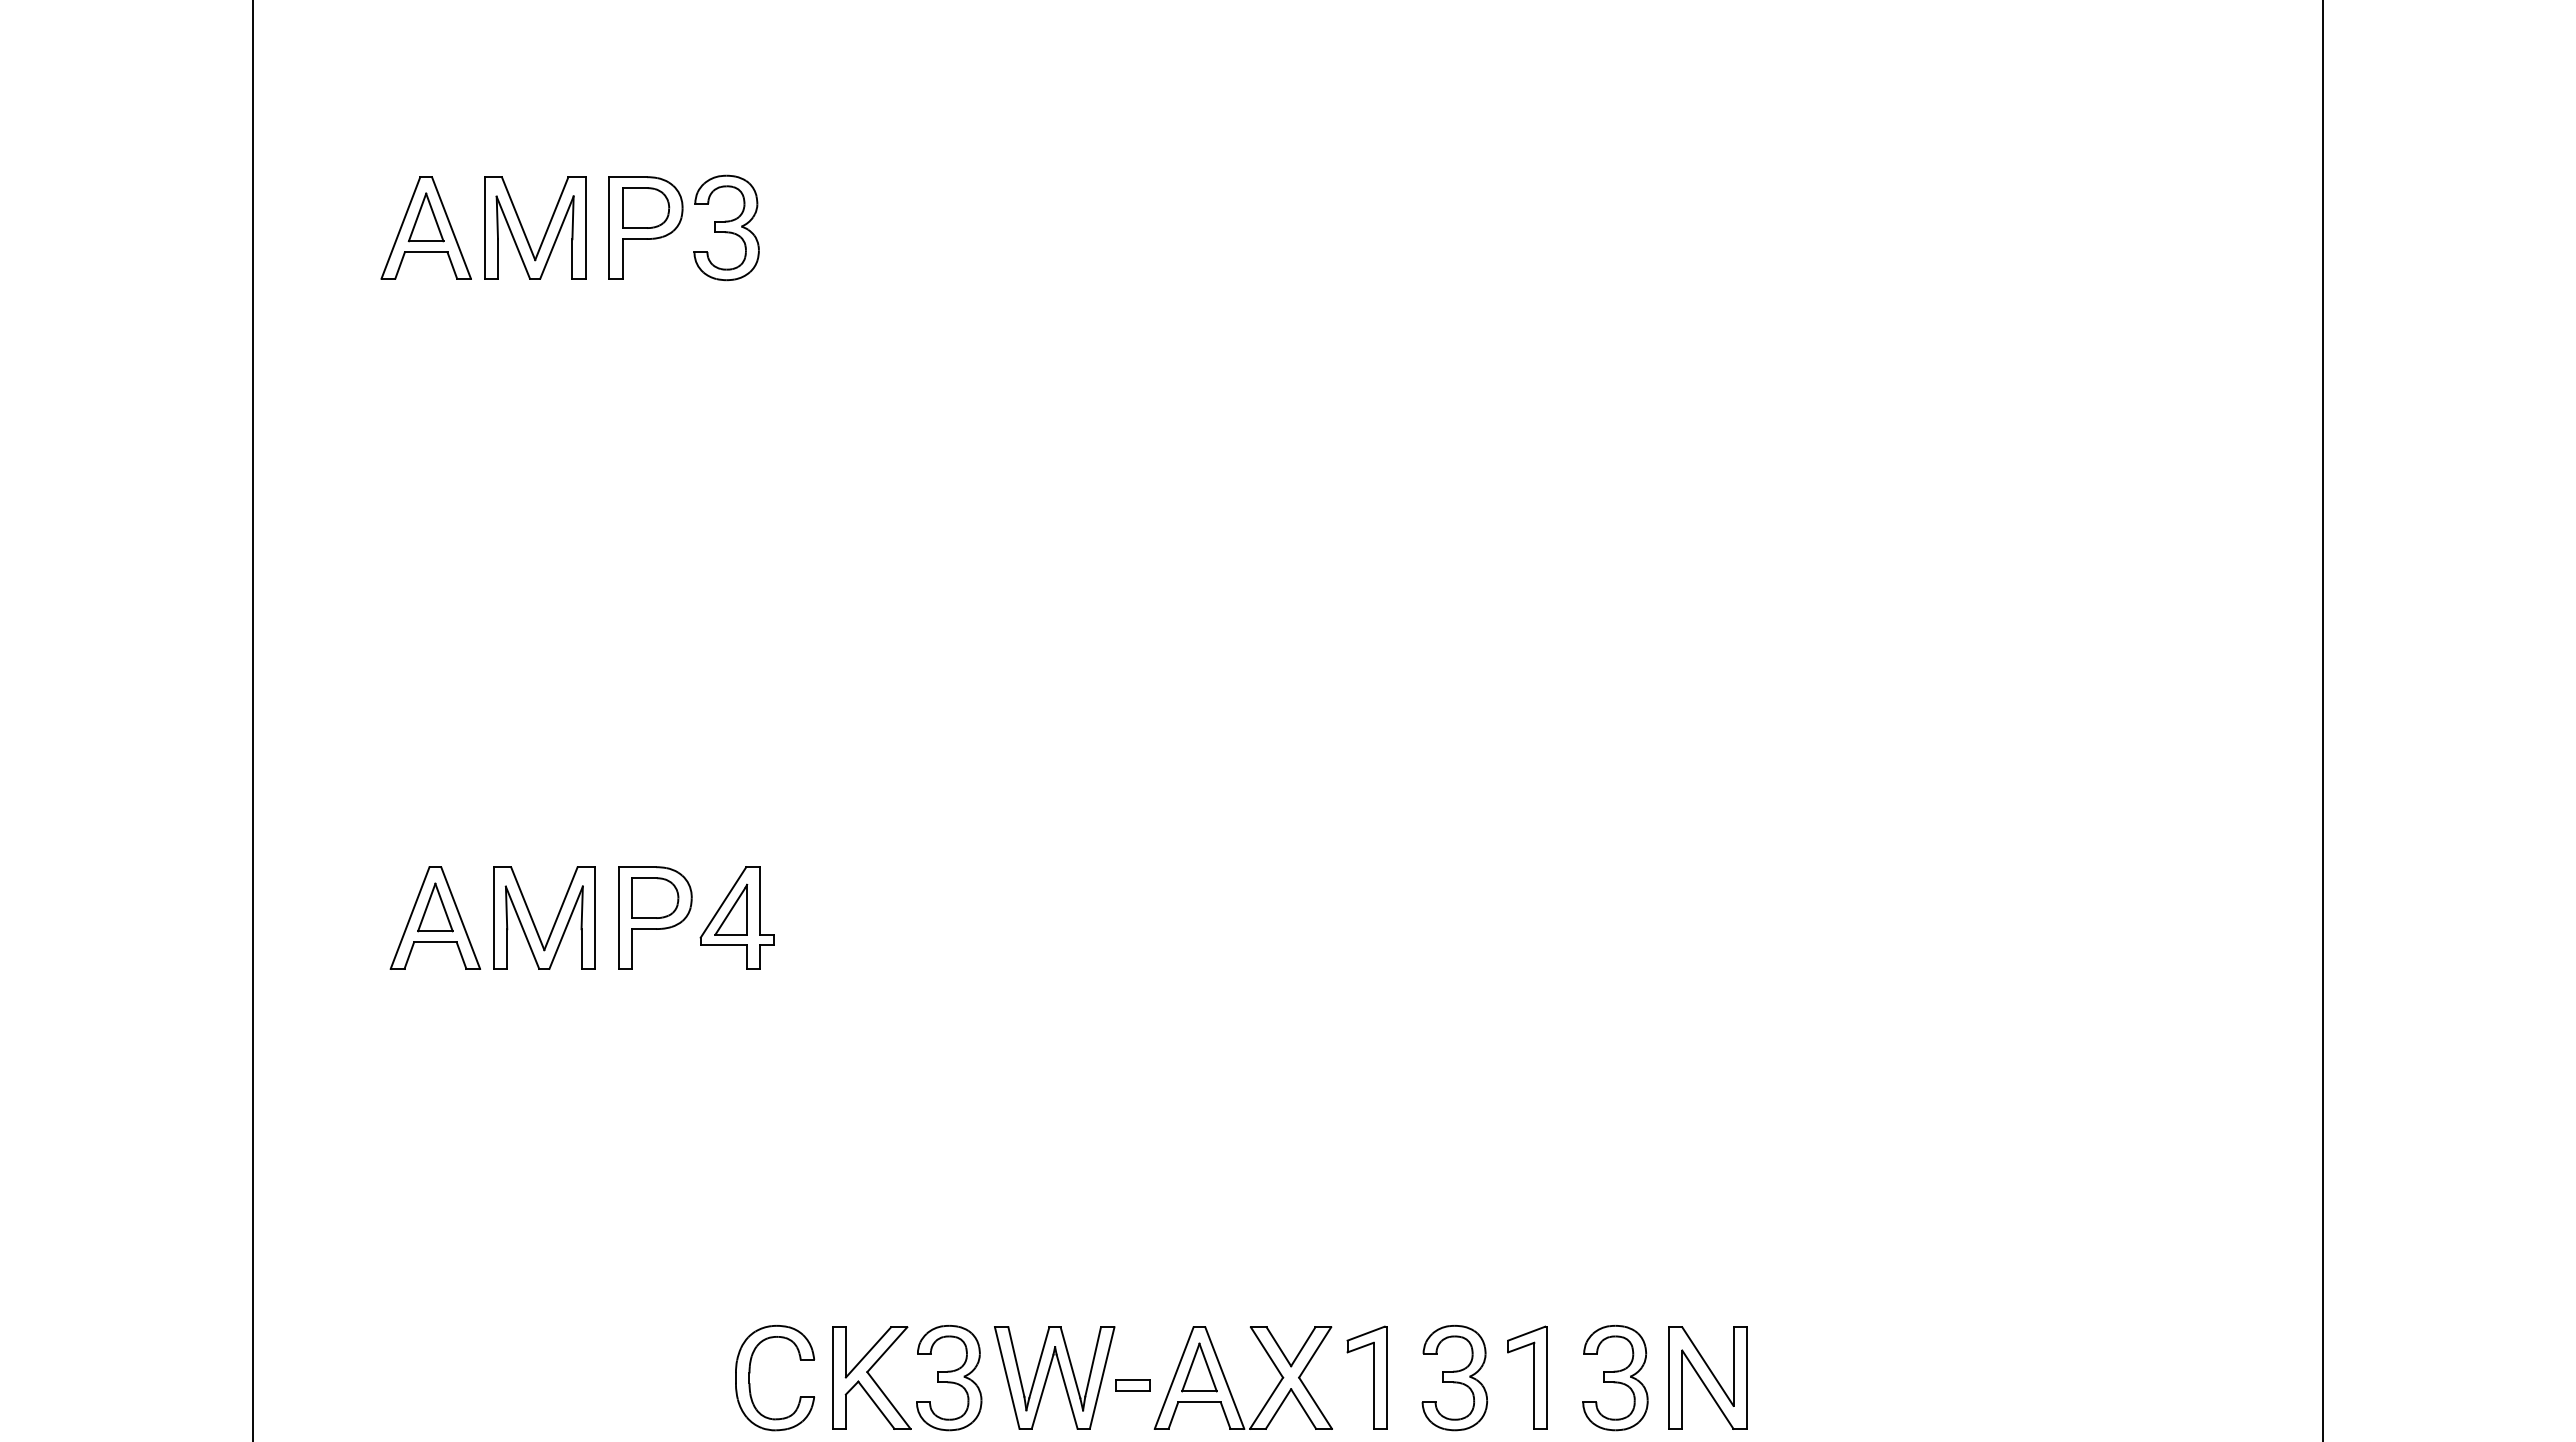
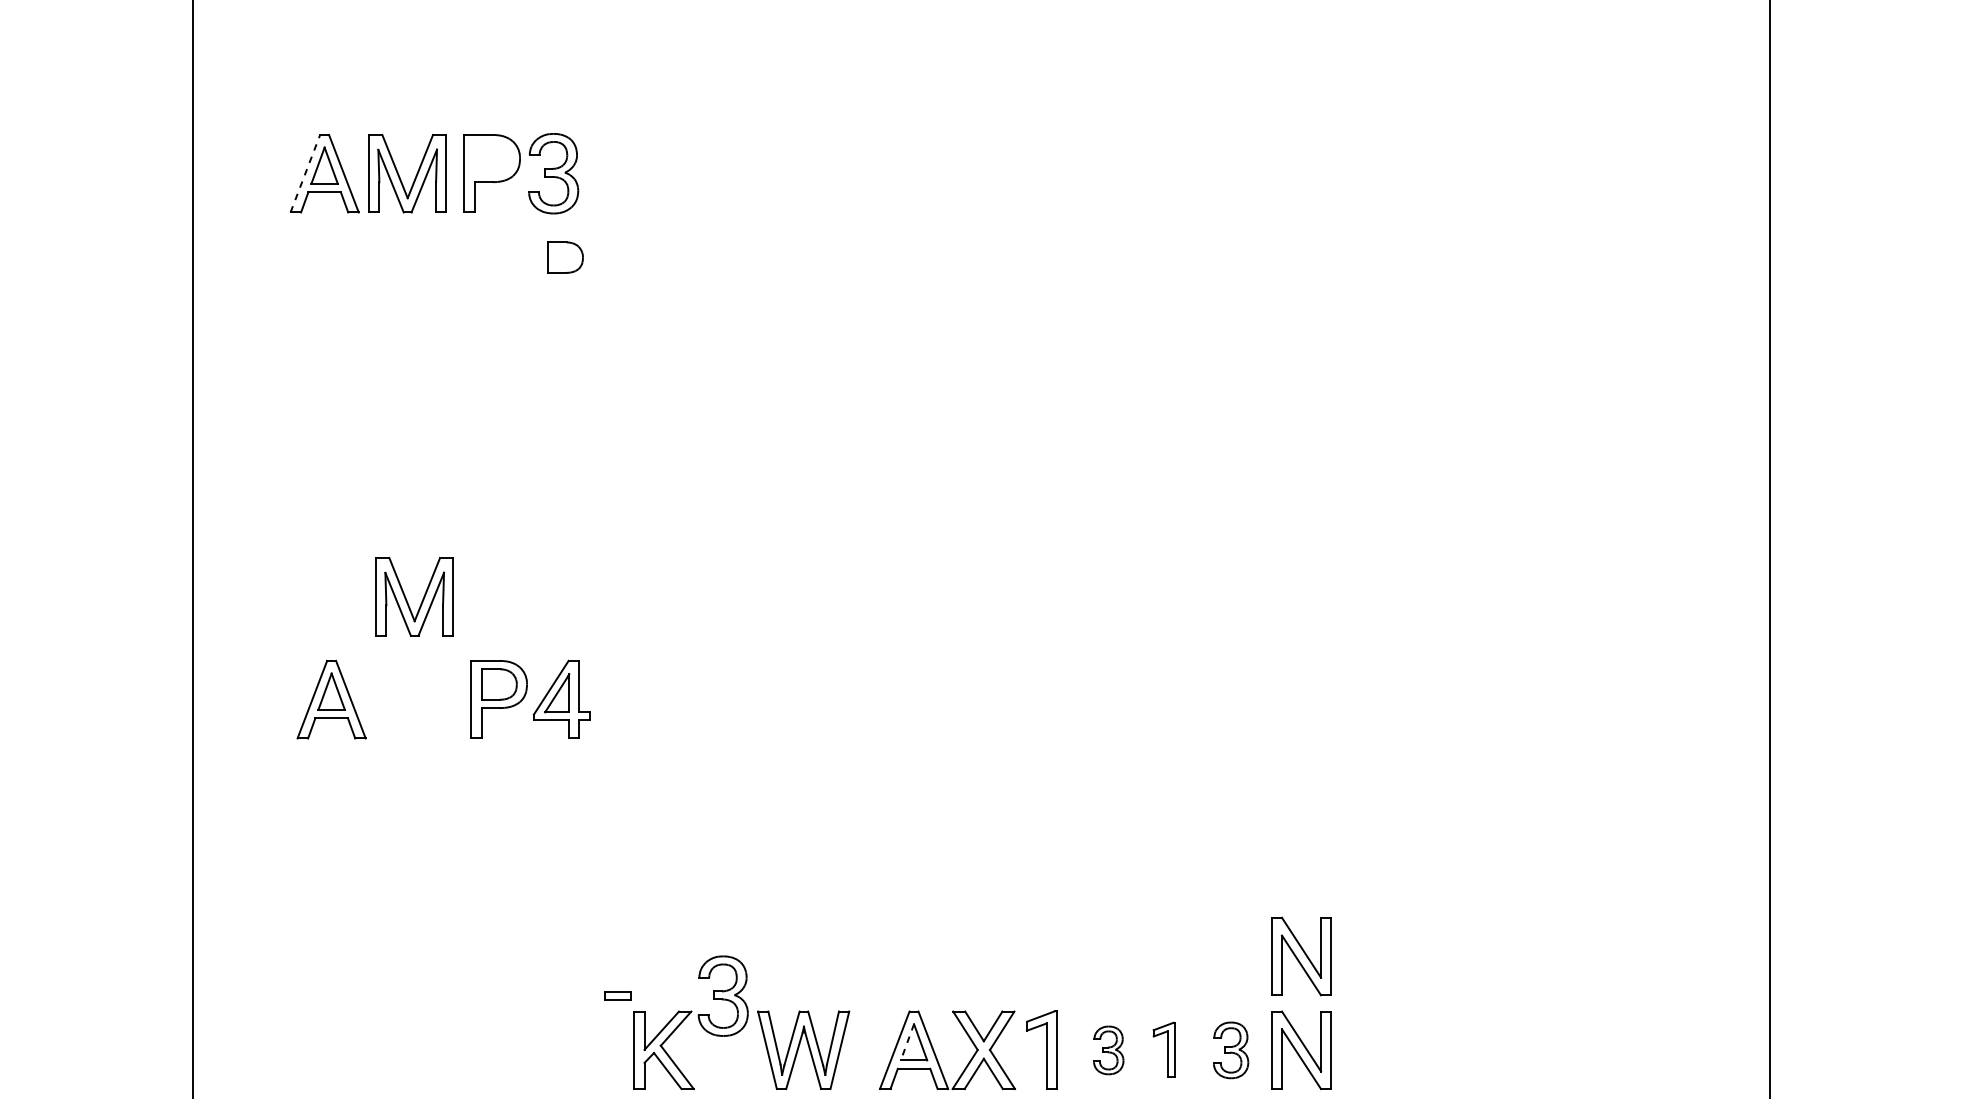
part: (646, 207) -> (565, 257), moved
line: (401, 227) -> (305, 173), solid -> dashed
part: (554, 921) -> (422, 599), moved
part: (1707, 1254) -> (1301, 956), added
line: (1190, 1368) -> (907, 1043), solid -> dashed
part: (750, 1373) -> (571, 1046), removed
part: (1527, 1377) -> (1164, 1049), size x0.7
part: (949, 1378) -> (723, 996), moved
part: (1454, 1378) -> (1108, 1050), size x0.6
part: (1615, 1378) -> (1231, 1050), size x0.7
part: (1132, 1385) -> (617, 995), moved

